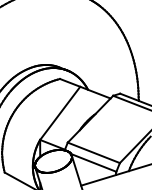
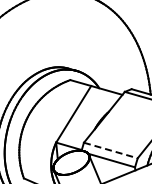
line: (93, 152) -> (110, 150), solid -> dashed

